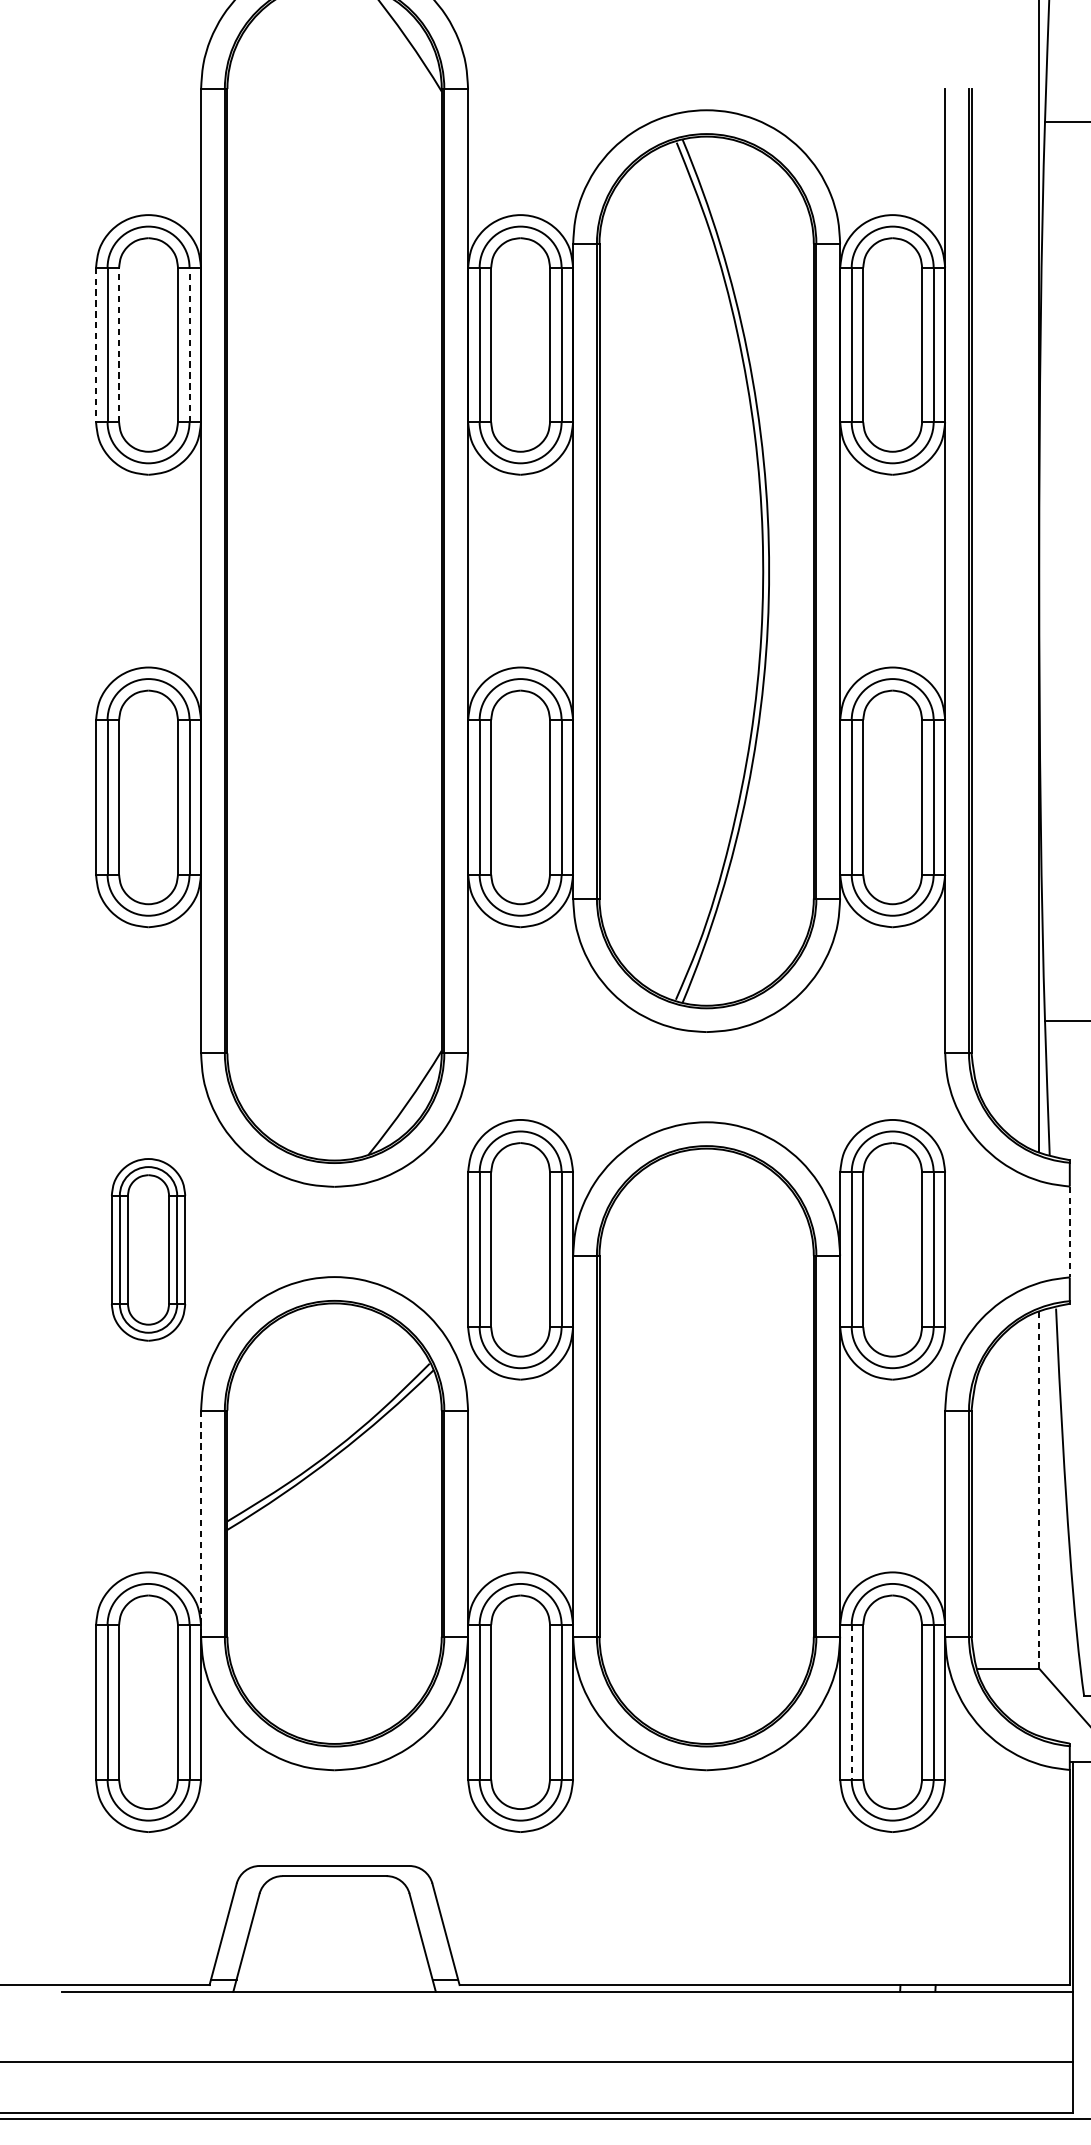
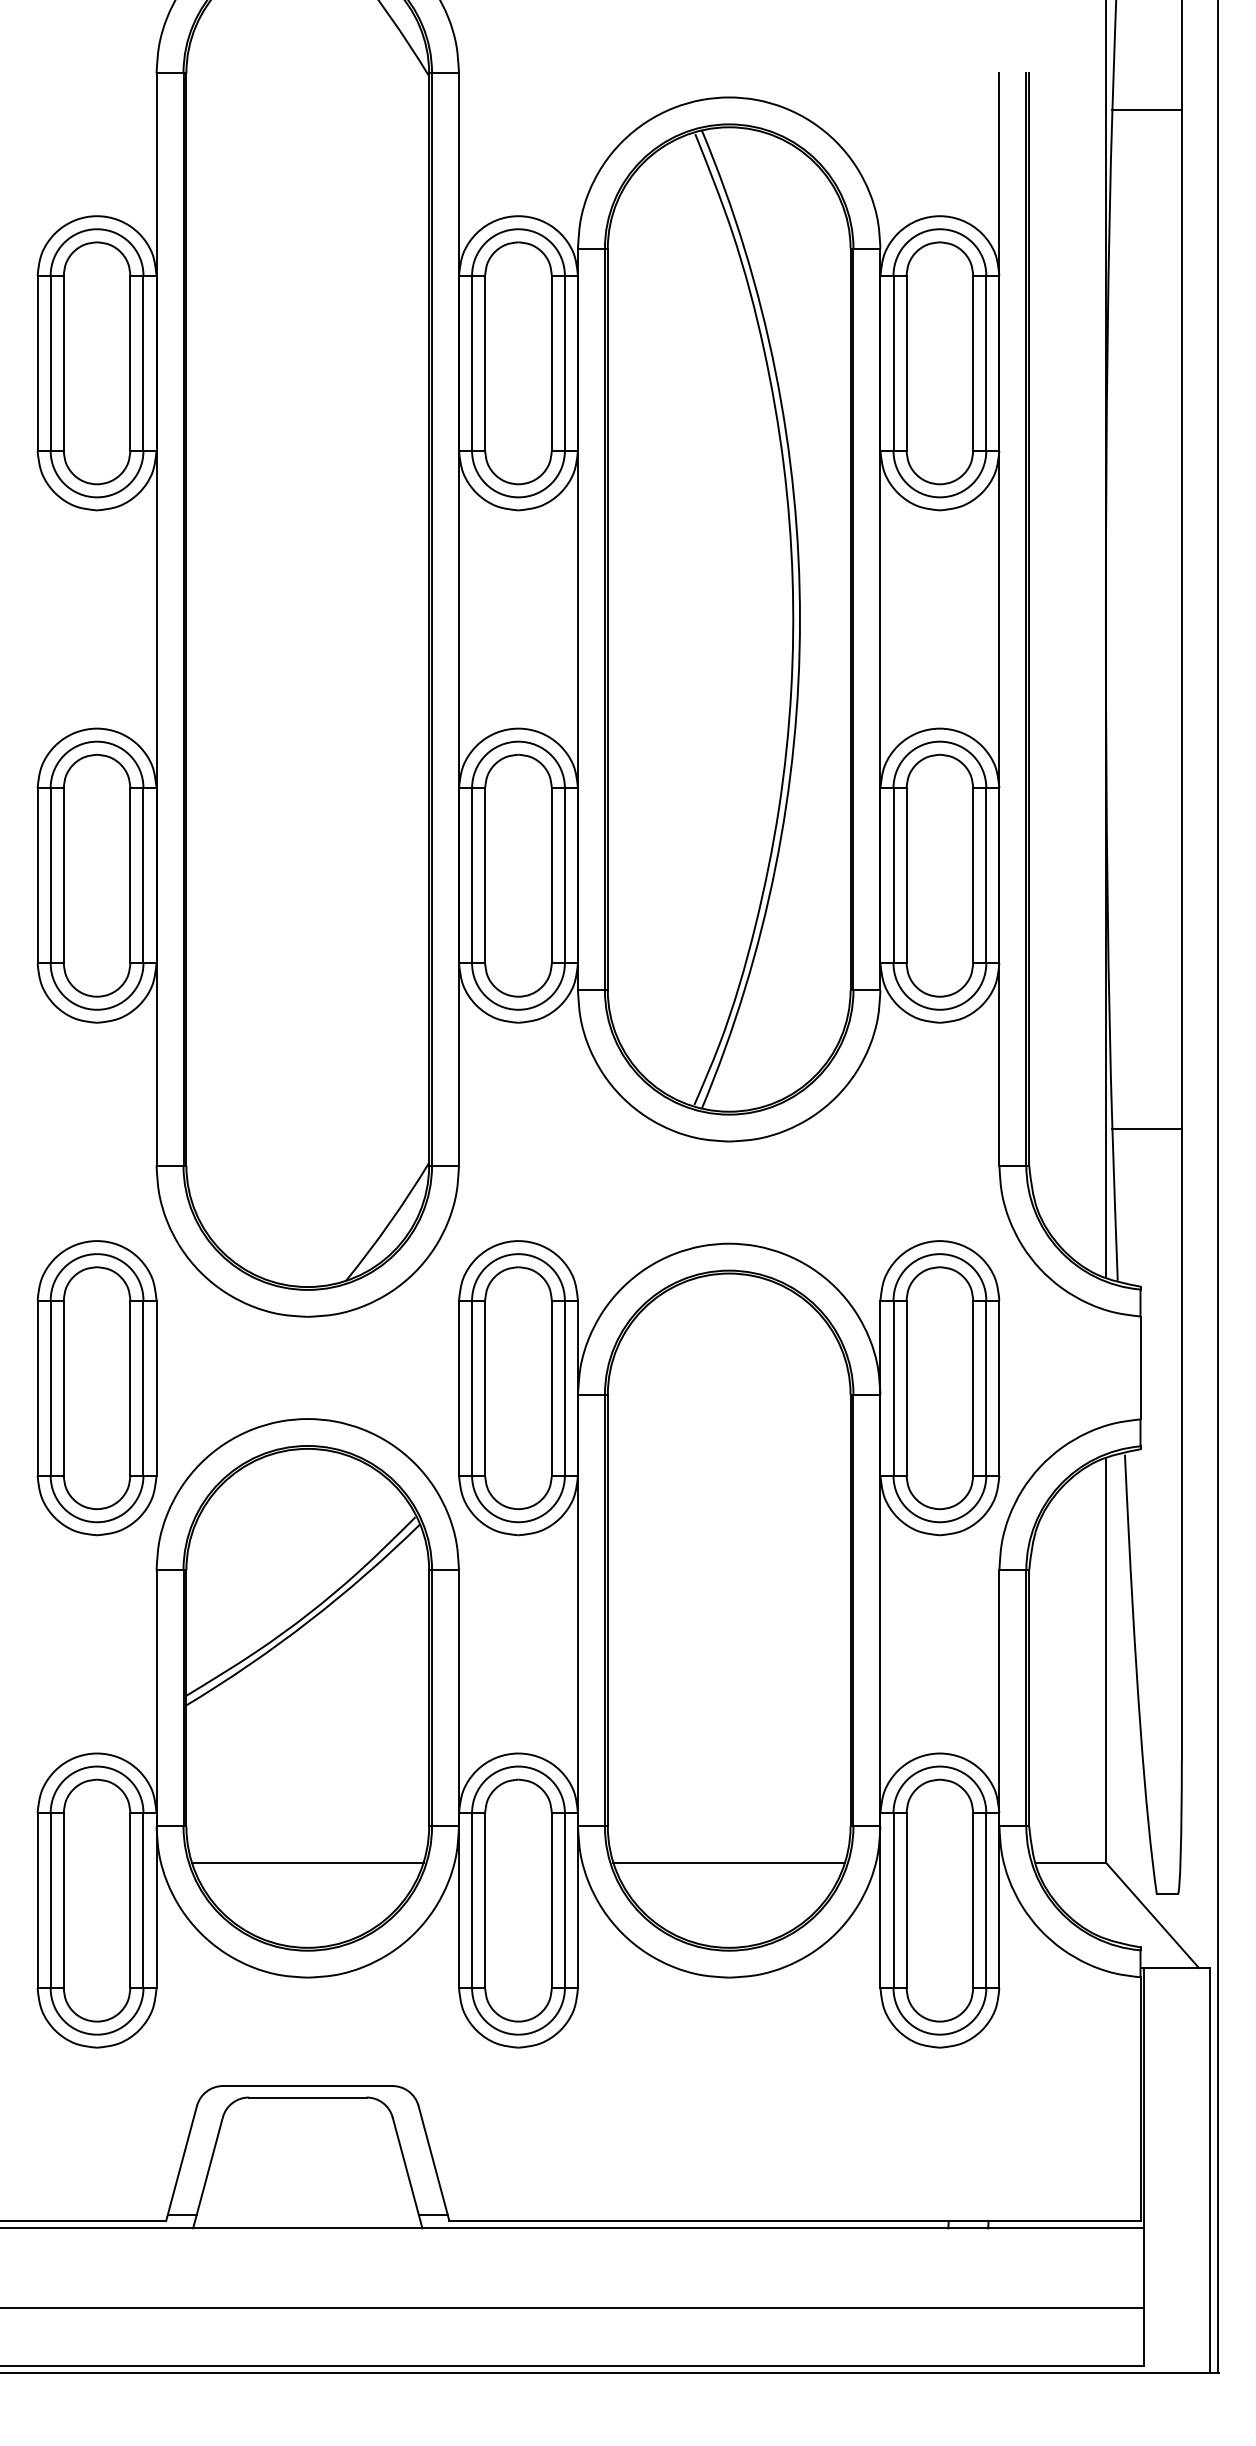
line: (95, 345) -> (37, 363), dashed -> solid
line: (118, 345) -> (63, 363), dashed -> solid
line: (189, 345) -> (143, 363), dashed -> solid
line: (1069, 1232) -> (1140, 1368), dashed -> solid
part: (148, 1250) -> (96, 1388), size x1.43
line: (1038, 1490) -> (1105, 1660), dashed -> solid
line: (201, 1523) -> (156, 1698), dashed -> solid
line: (334, 1668) -> (307, 1862), added
line: (706, 1668) -> (729, 1862), added
line: (851, 1702) -> (893, 1900), dashed -> solid

